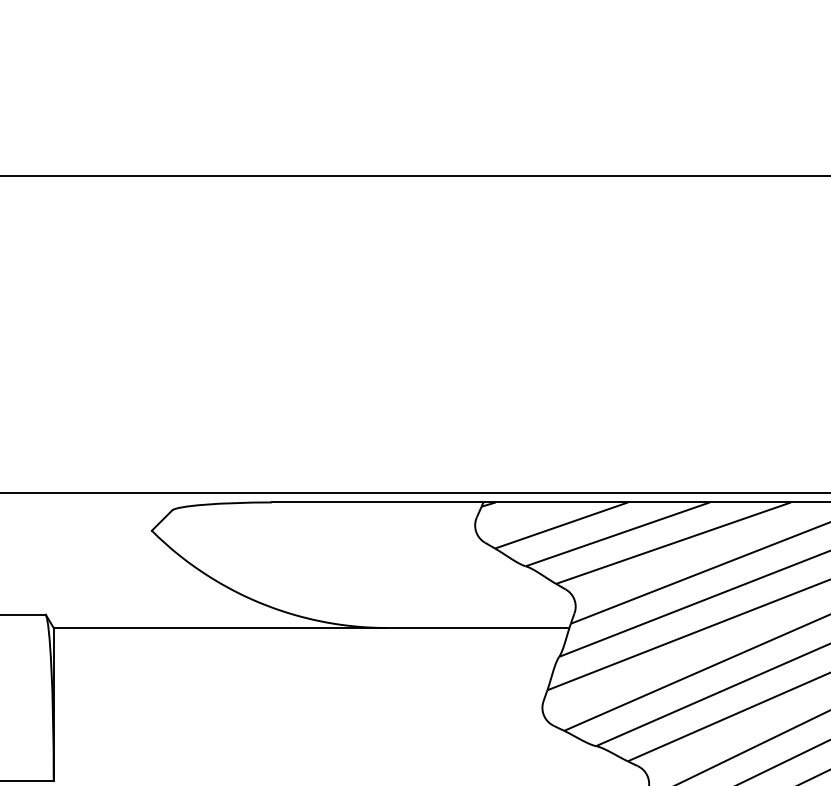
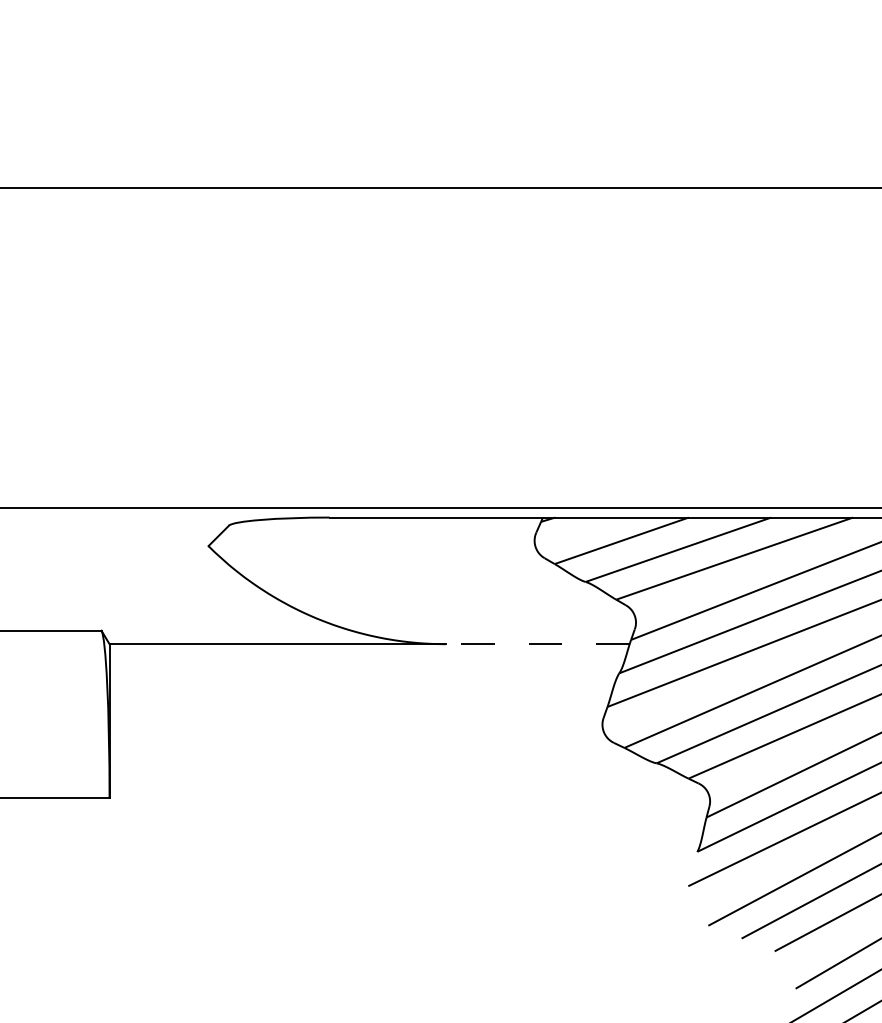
line: (478, 628) -> (537, 644), solid -> dashed

